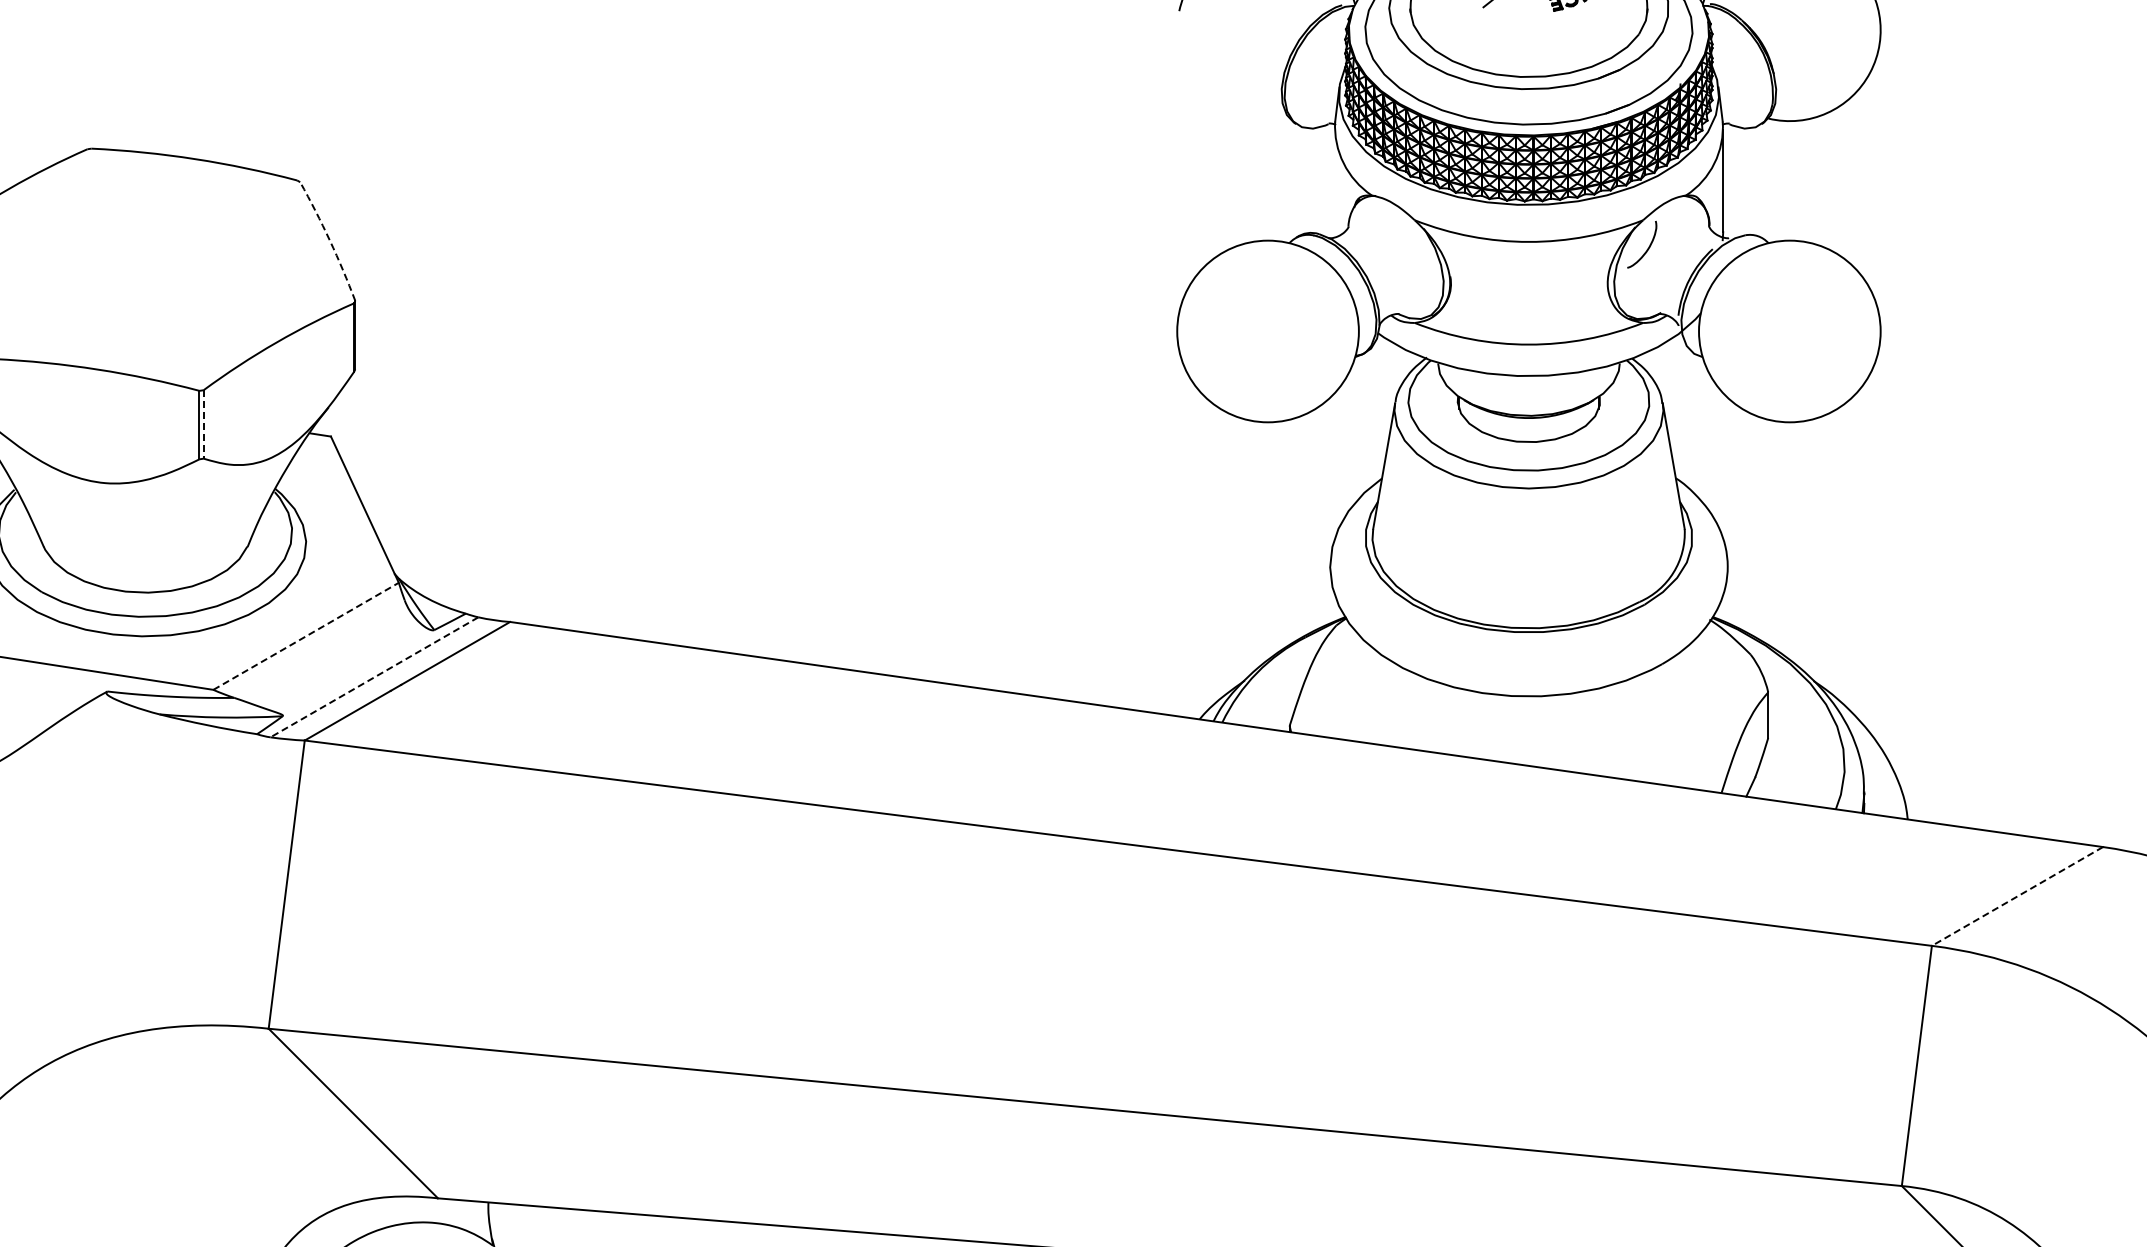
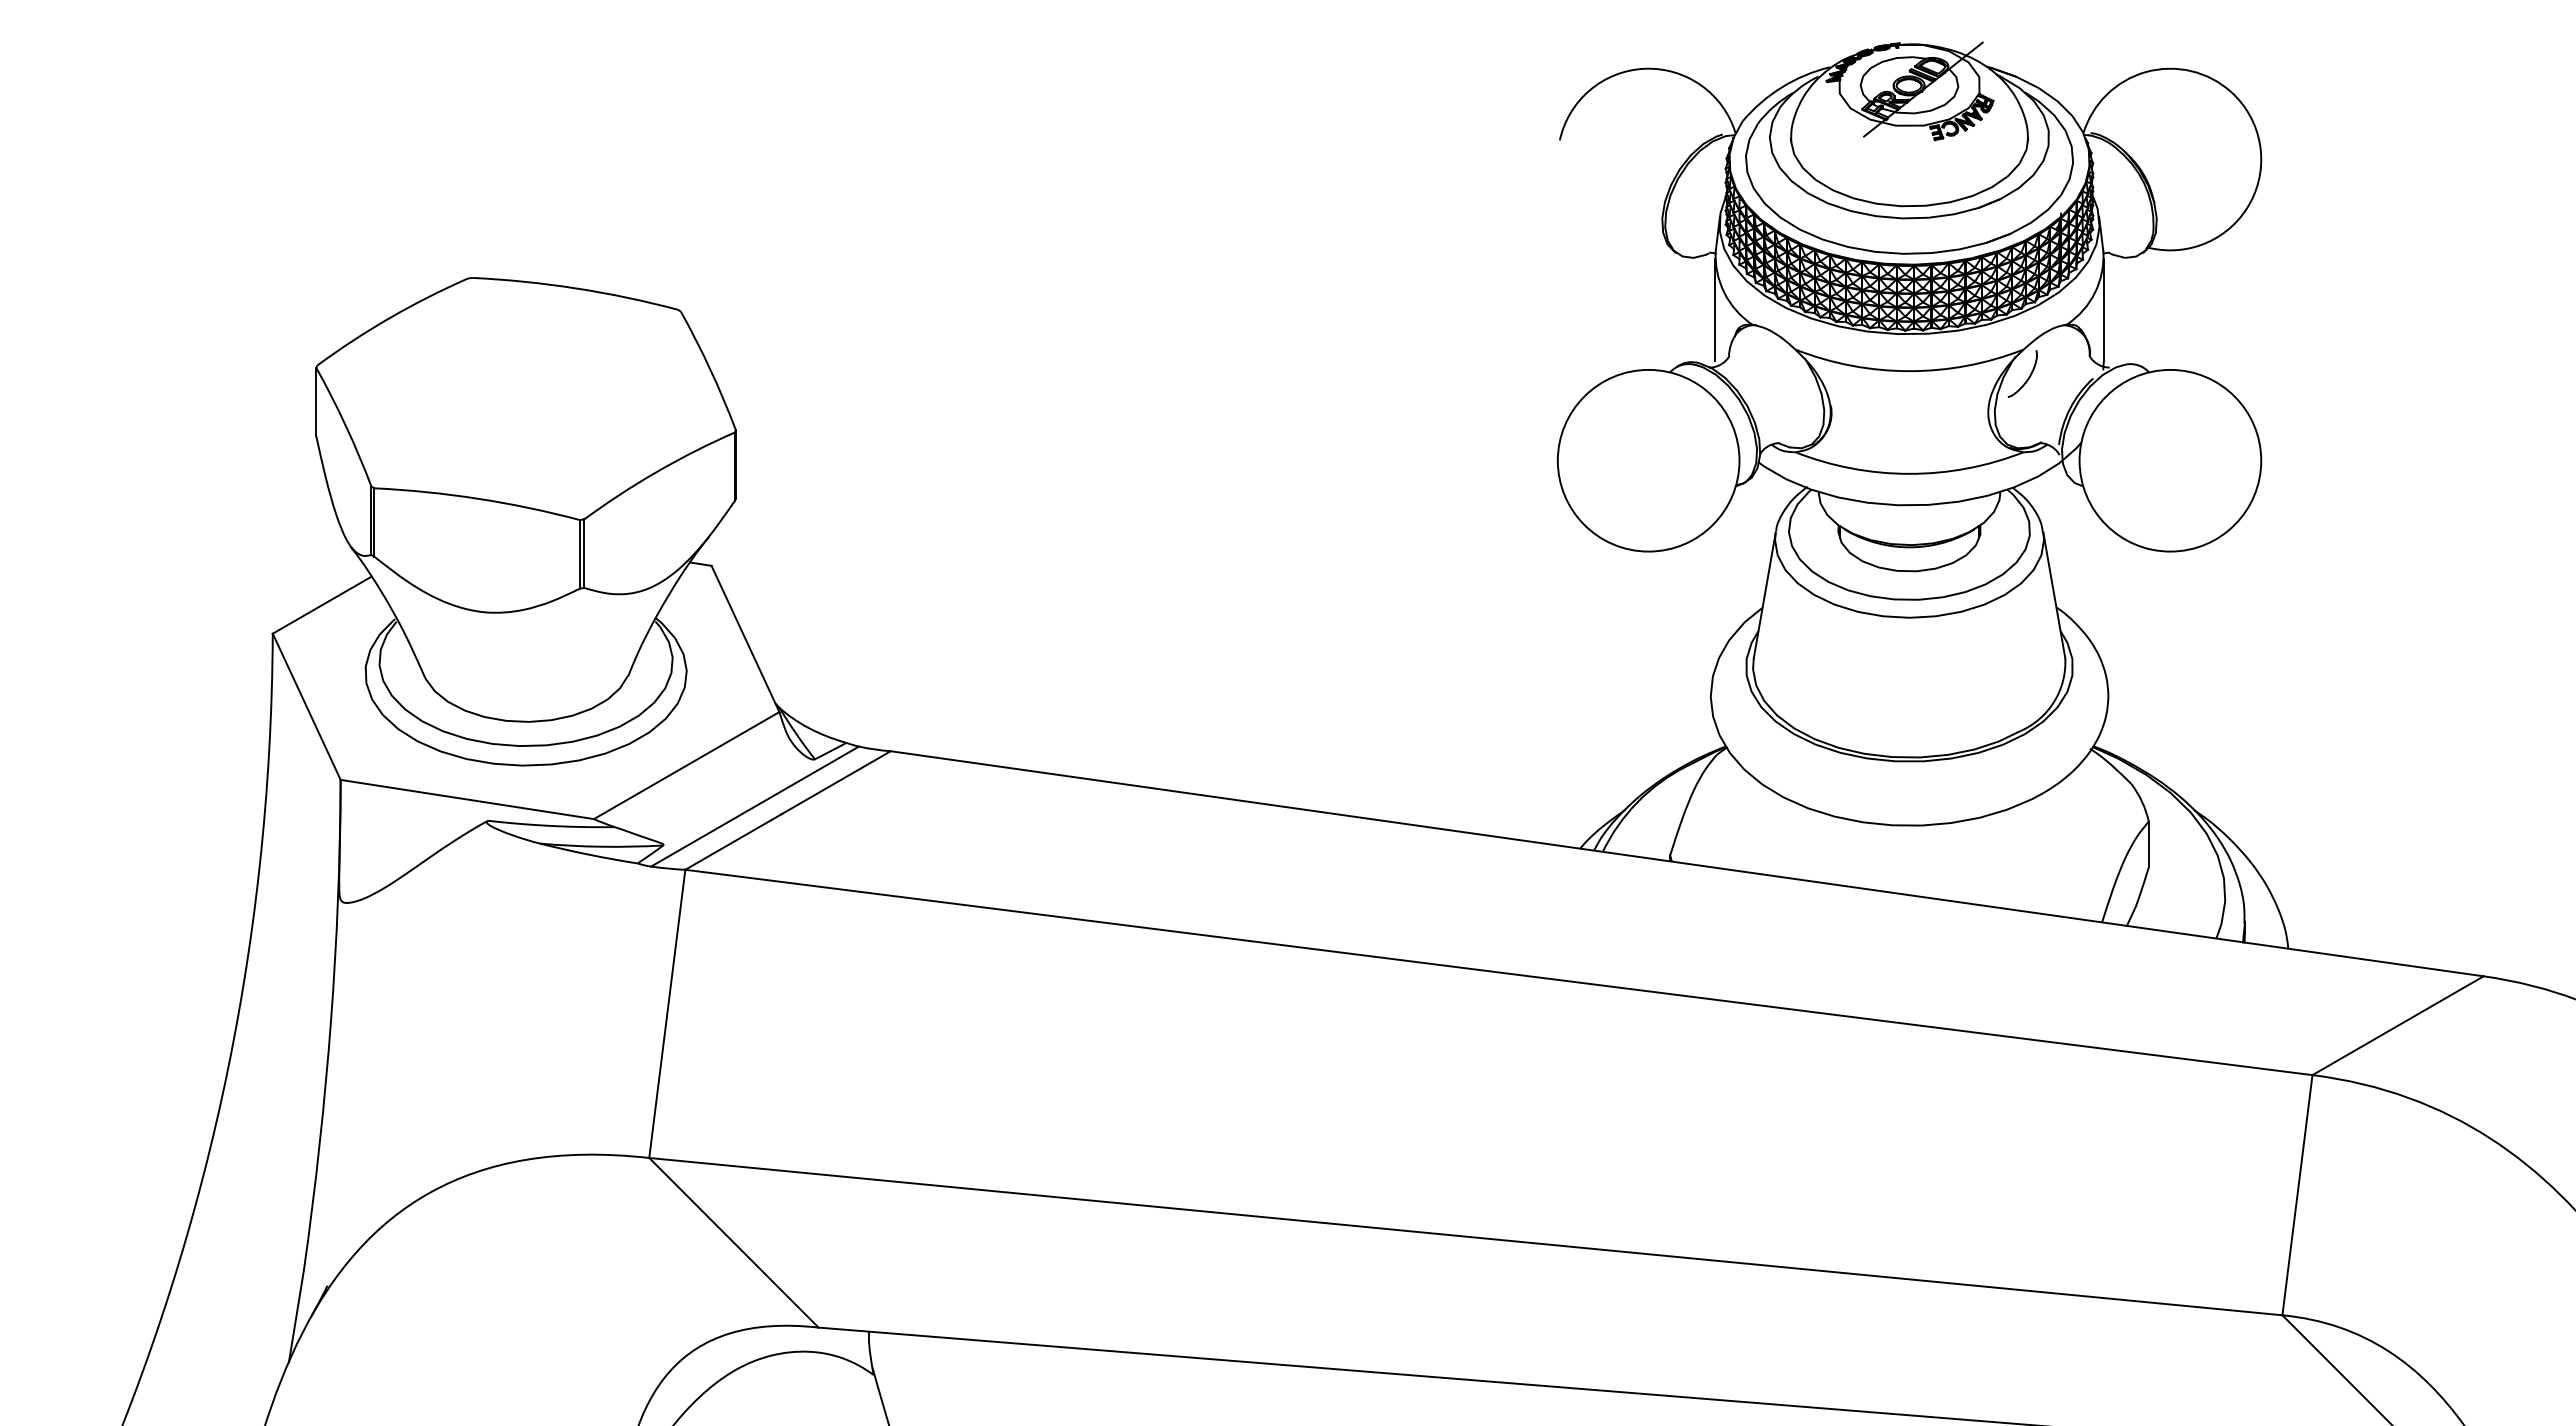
line: (1334, 180) -> (1715, 309), added
arc: (329, 240) -> (710, 369), dashed -> solid
line: (203, 425) -> (584, 554), dashed -> solid
line: (306, 636) -> (687, 765), dashed -> solid
line: (373, 677) -> (754, 806), dashed -> solid
line: (2017, 896) -> (2398, 1025), dashed -> solid

